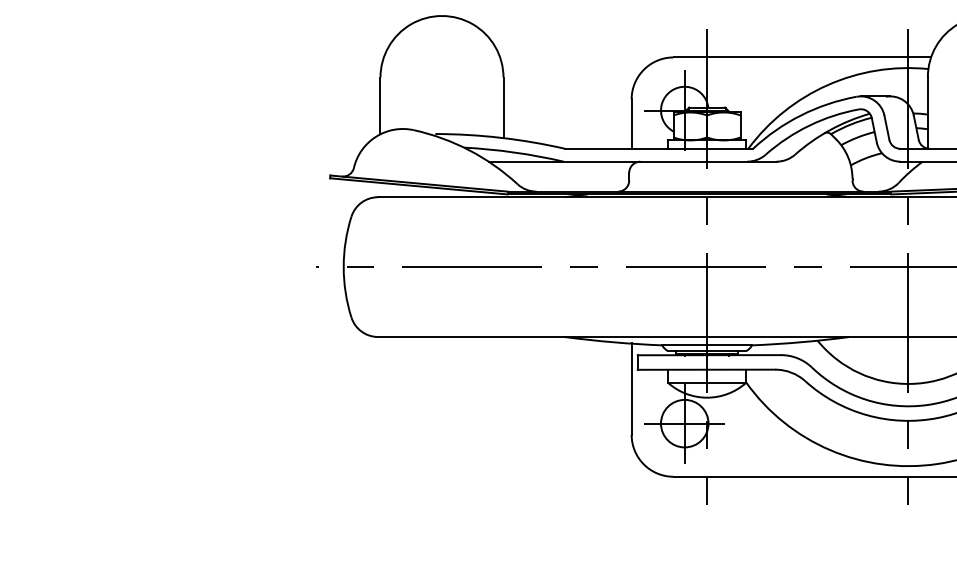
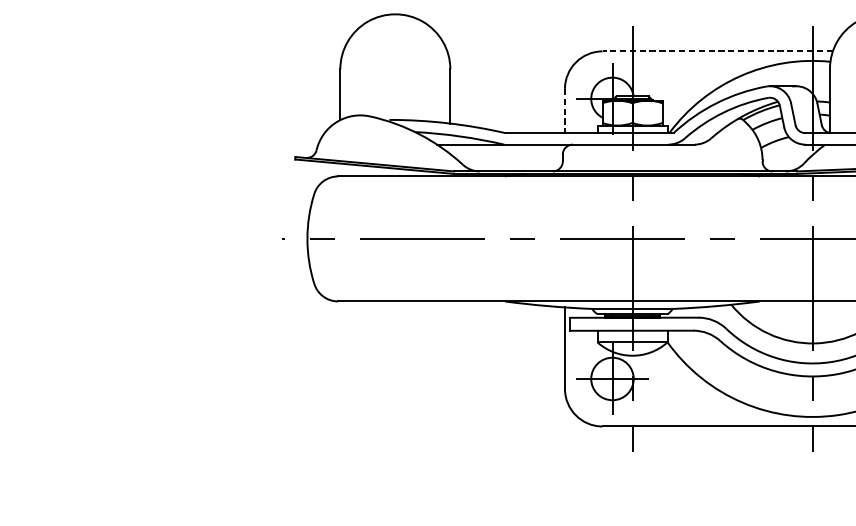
line: (802, 57) -> (717, 51), solid -> dashed
line: (631, 124) -> (564, 111), solid -> dashed

